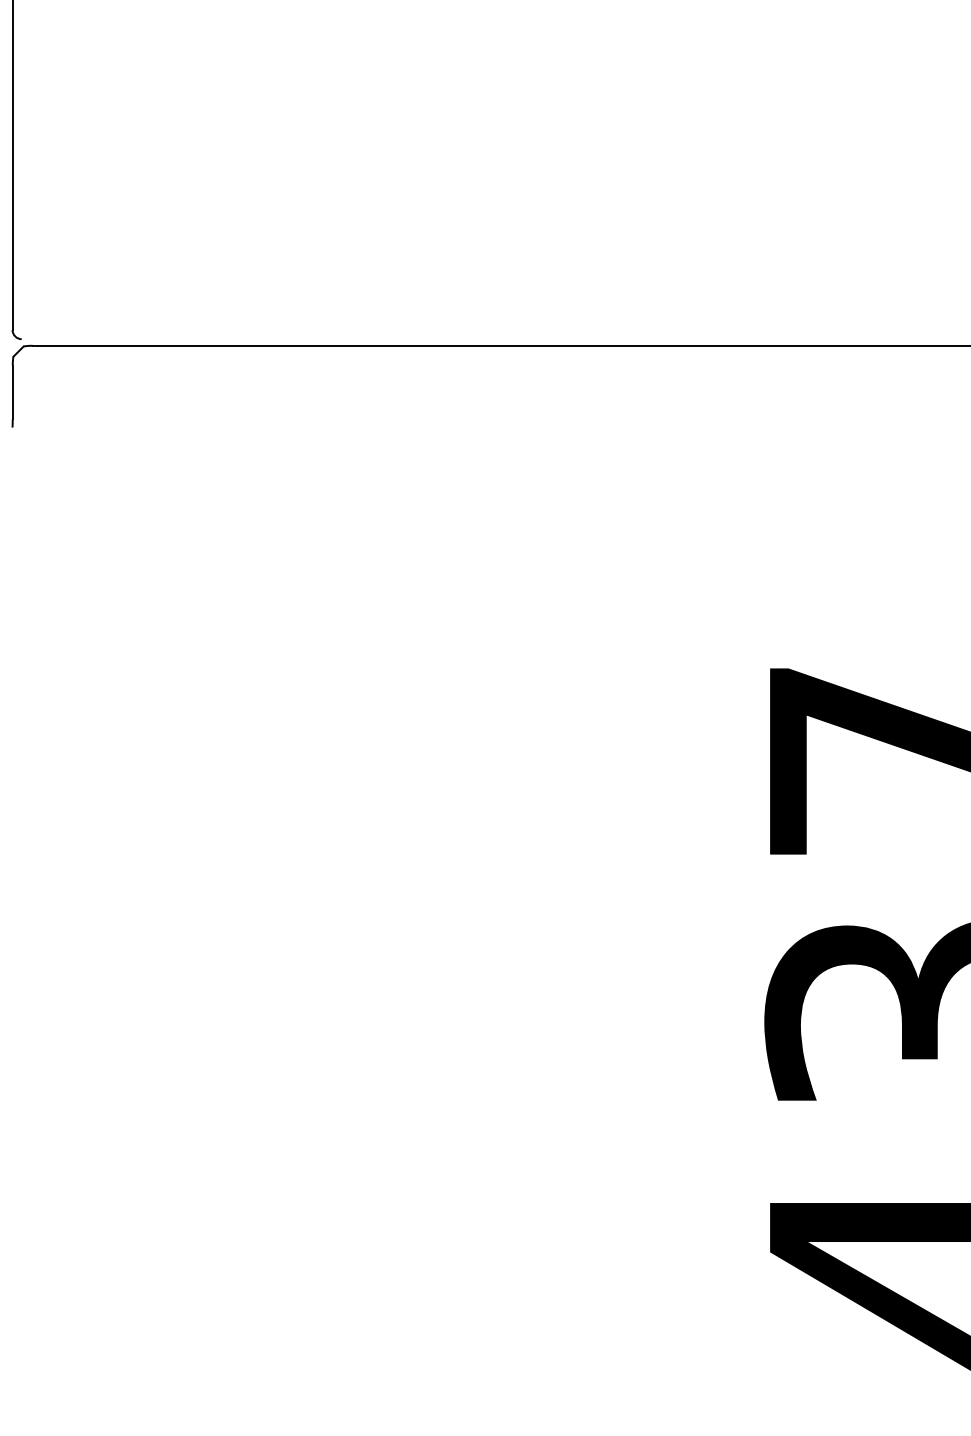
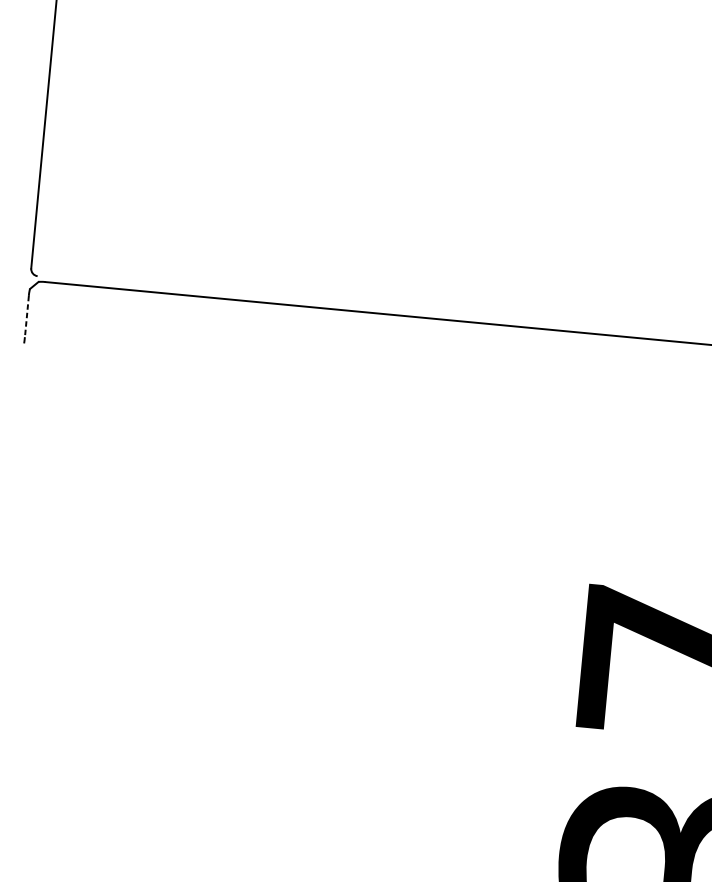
line: (12, 392) -> (26, 316), solid -> dashed

